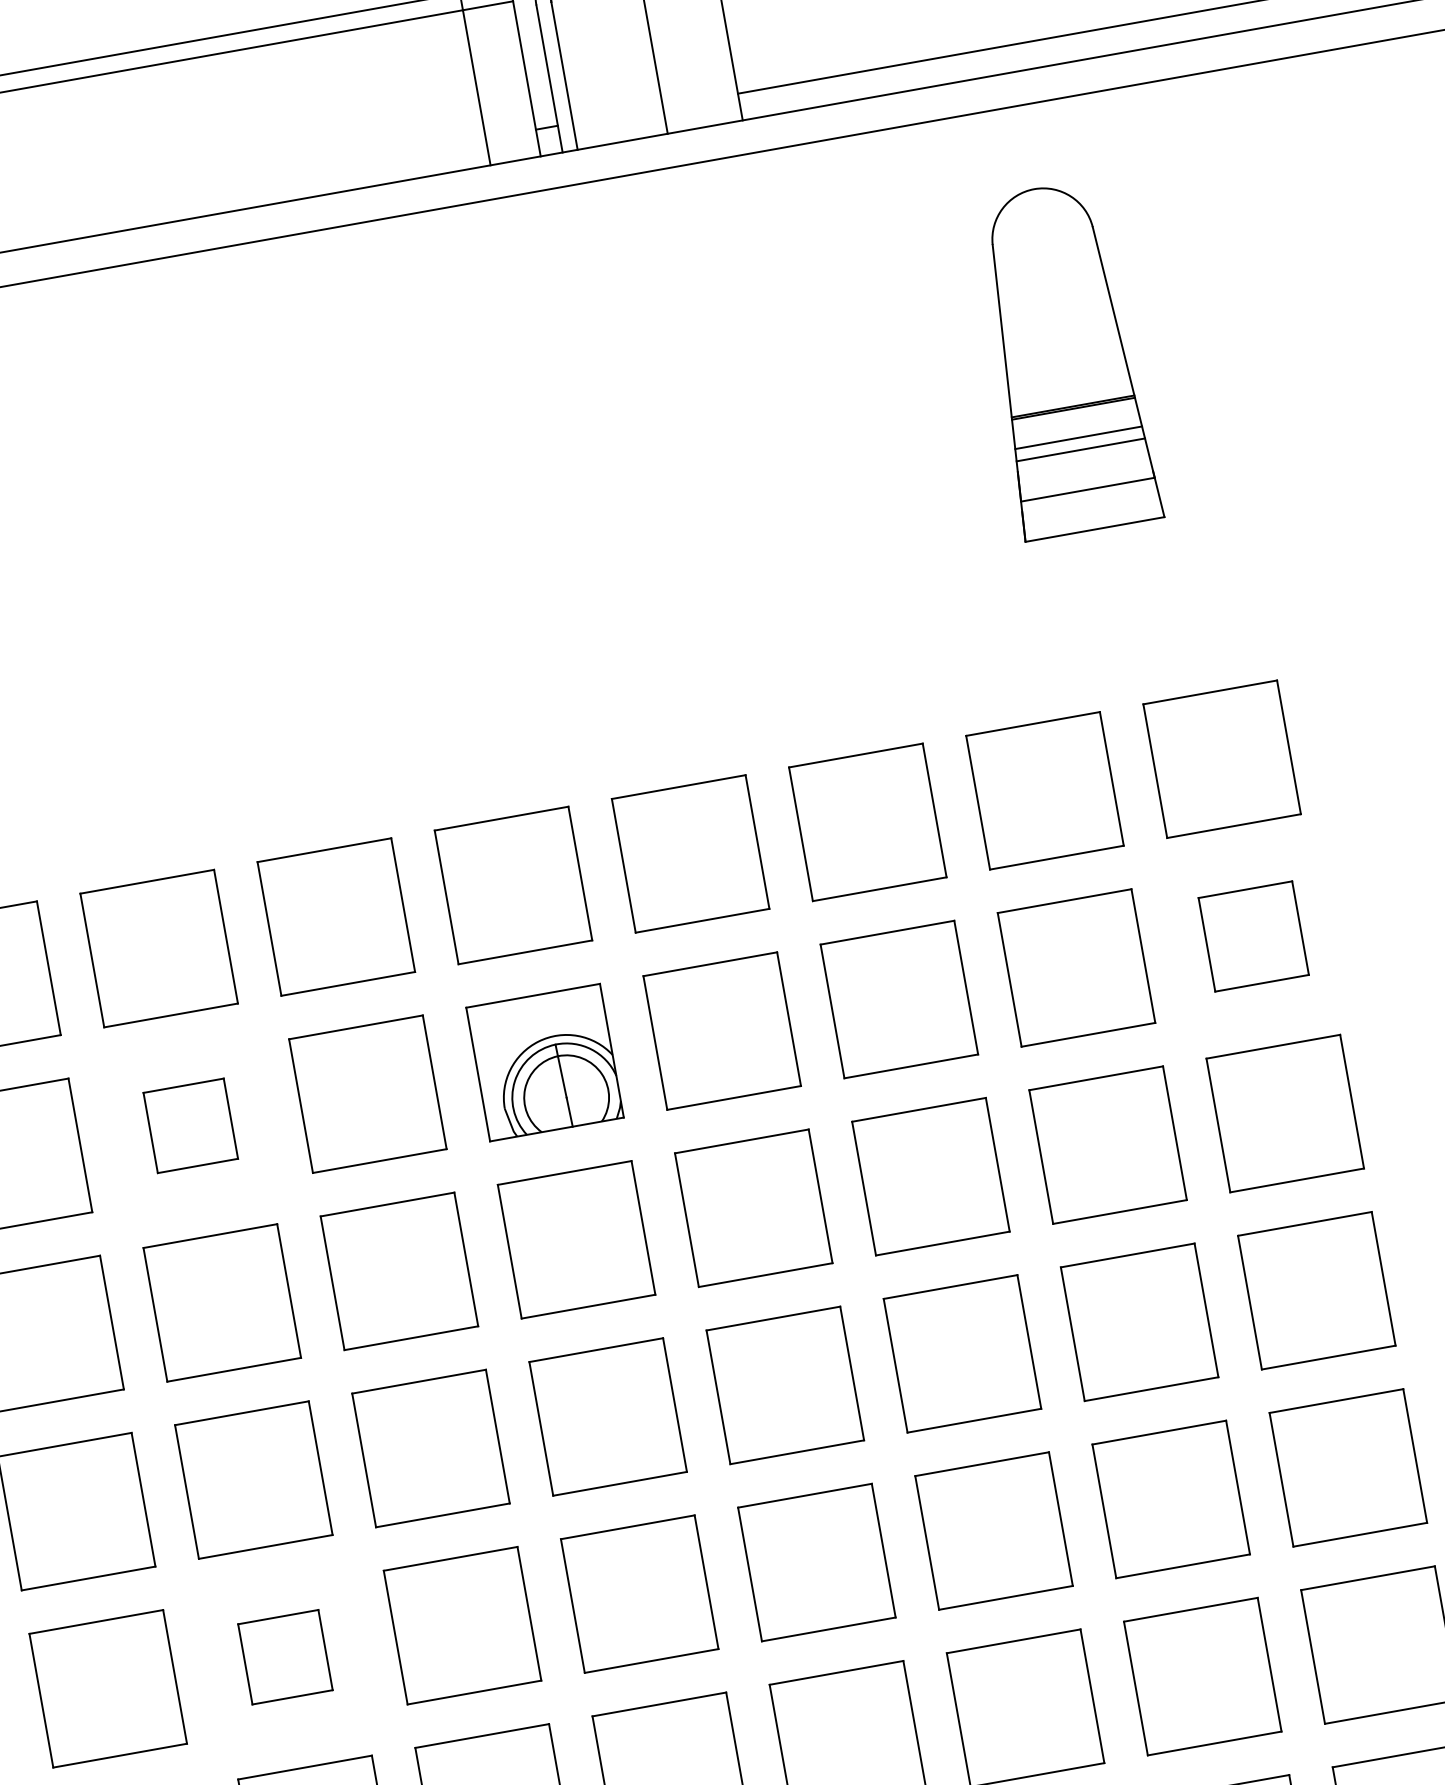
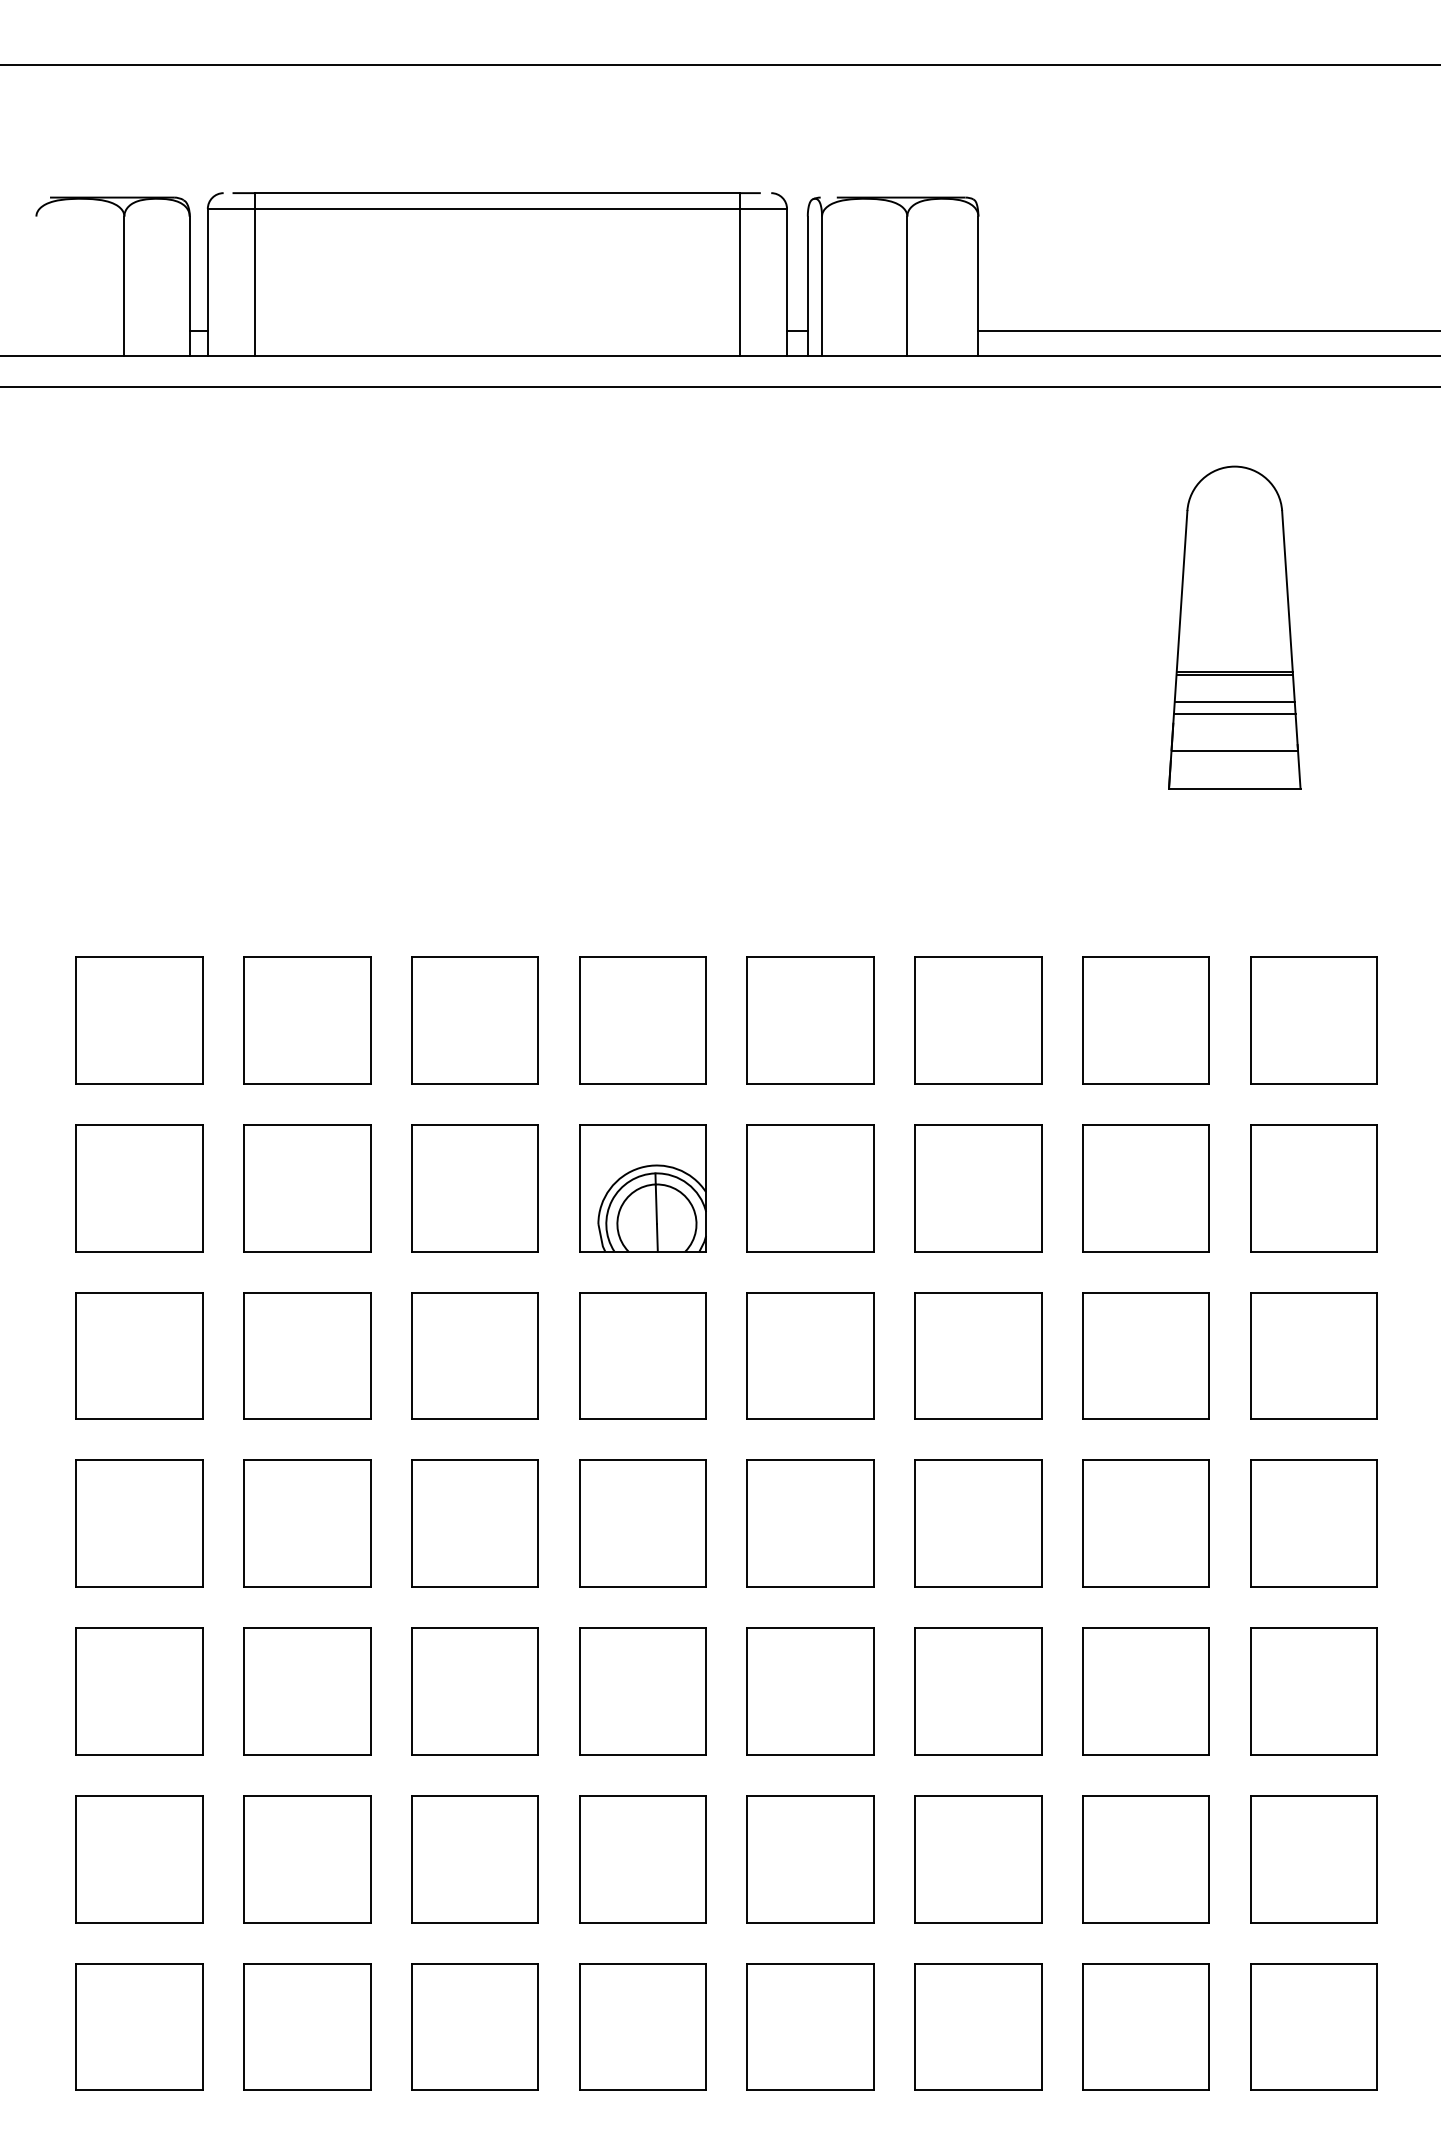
part: (1253, 936) -> (1313, 1188), size x1.43
part: (190, 1125) -> (307, 1188), size x1.67
part: (285, 1657) -> (307, 1691), size x1.67

